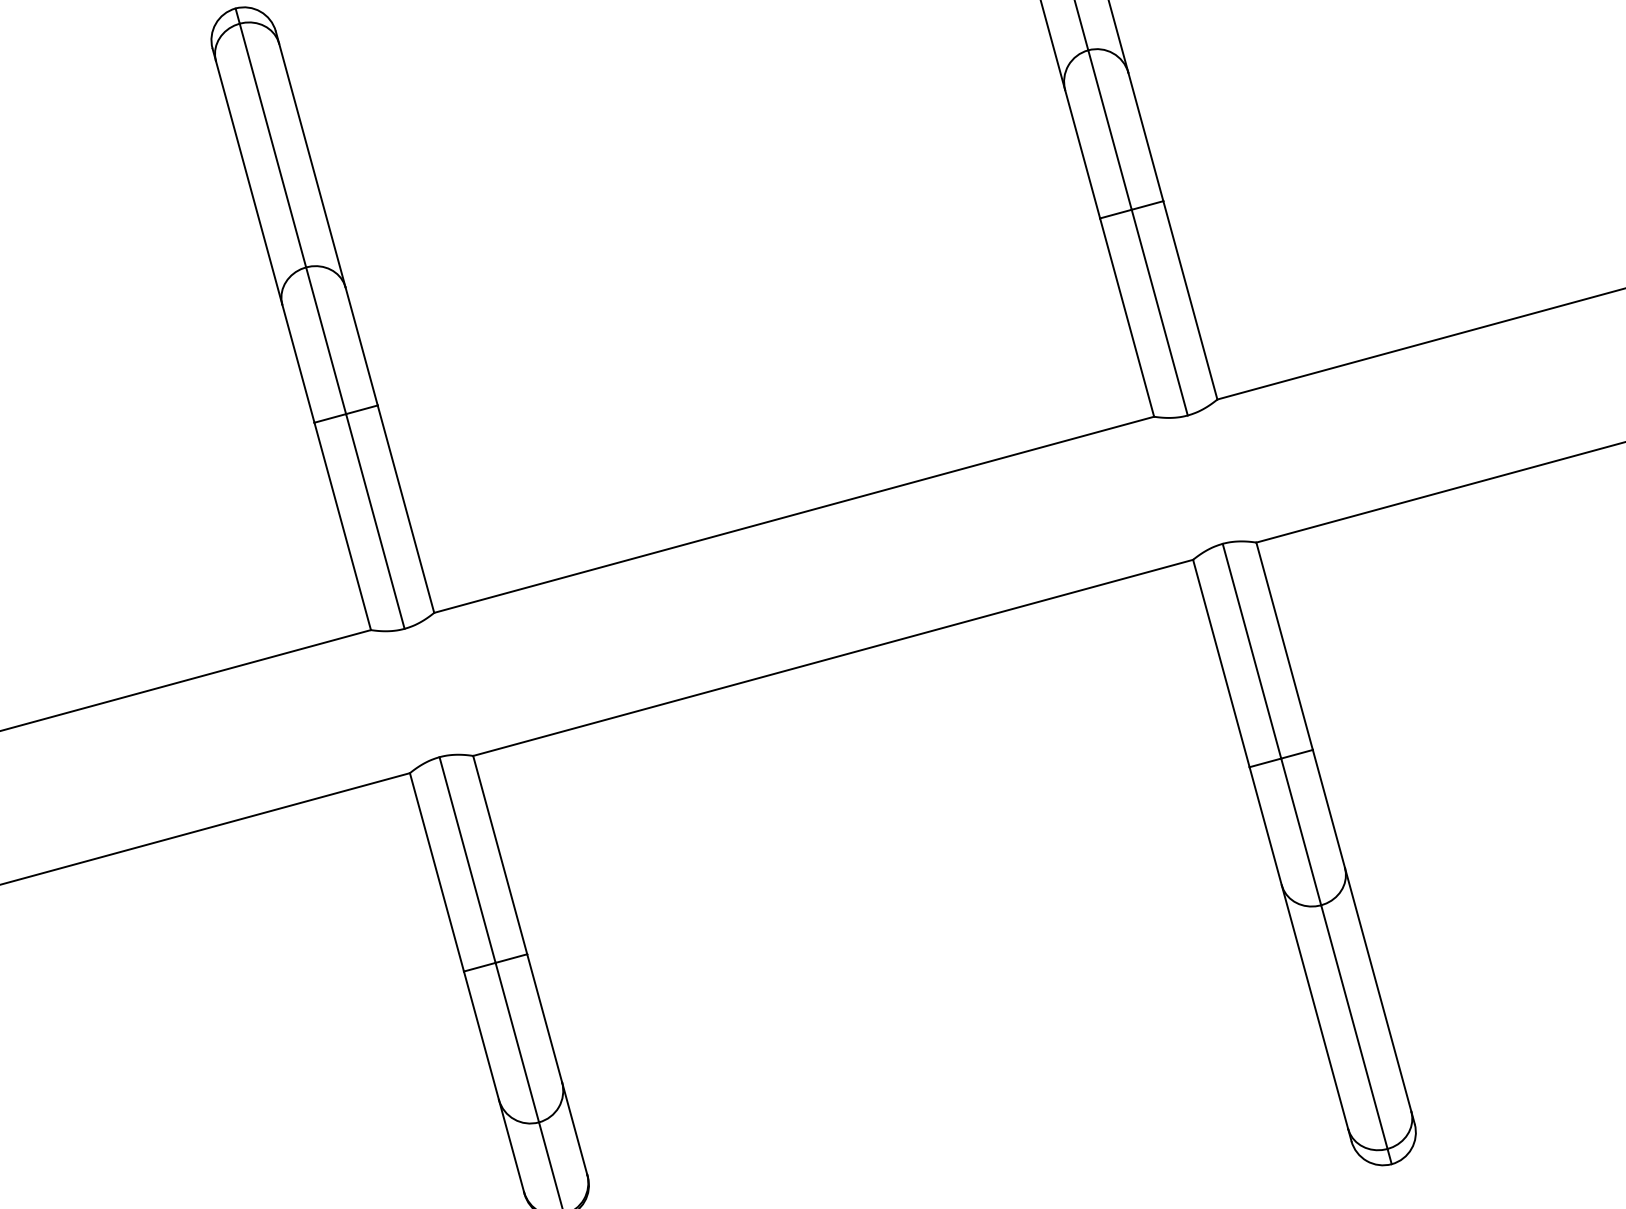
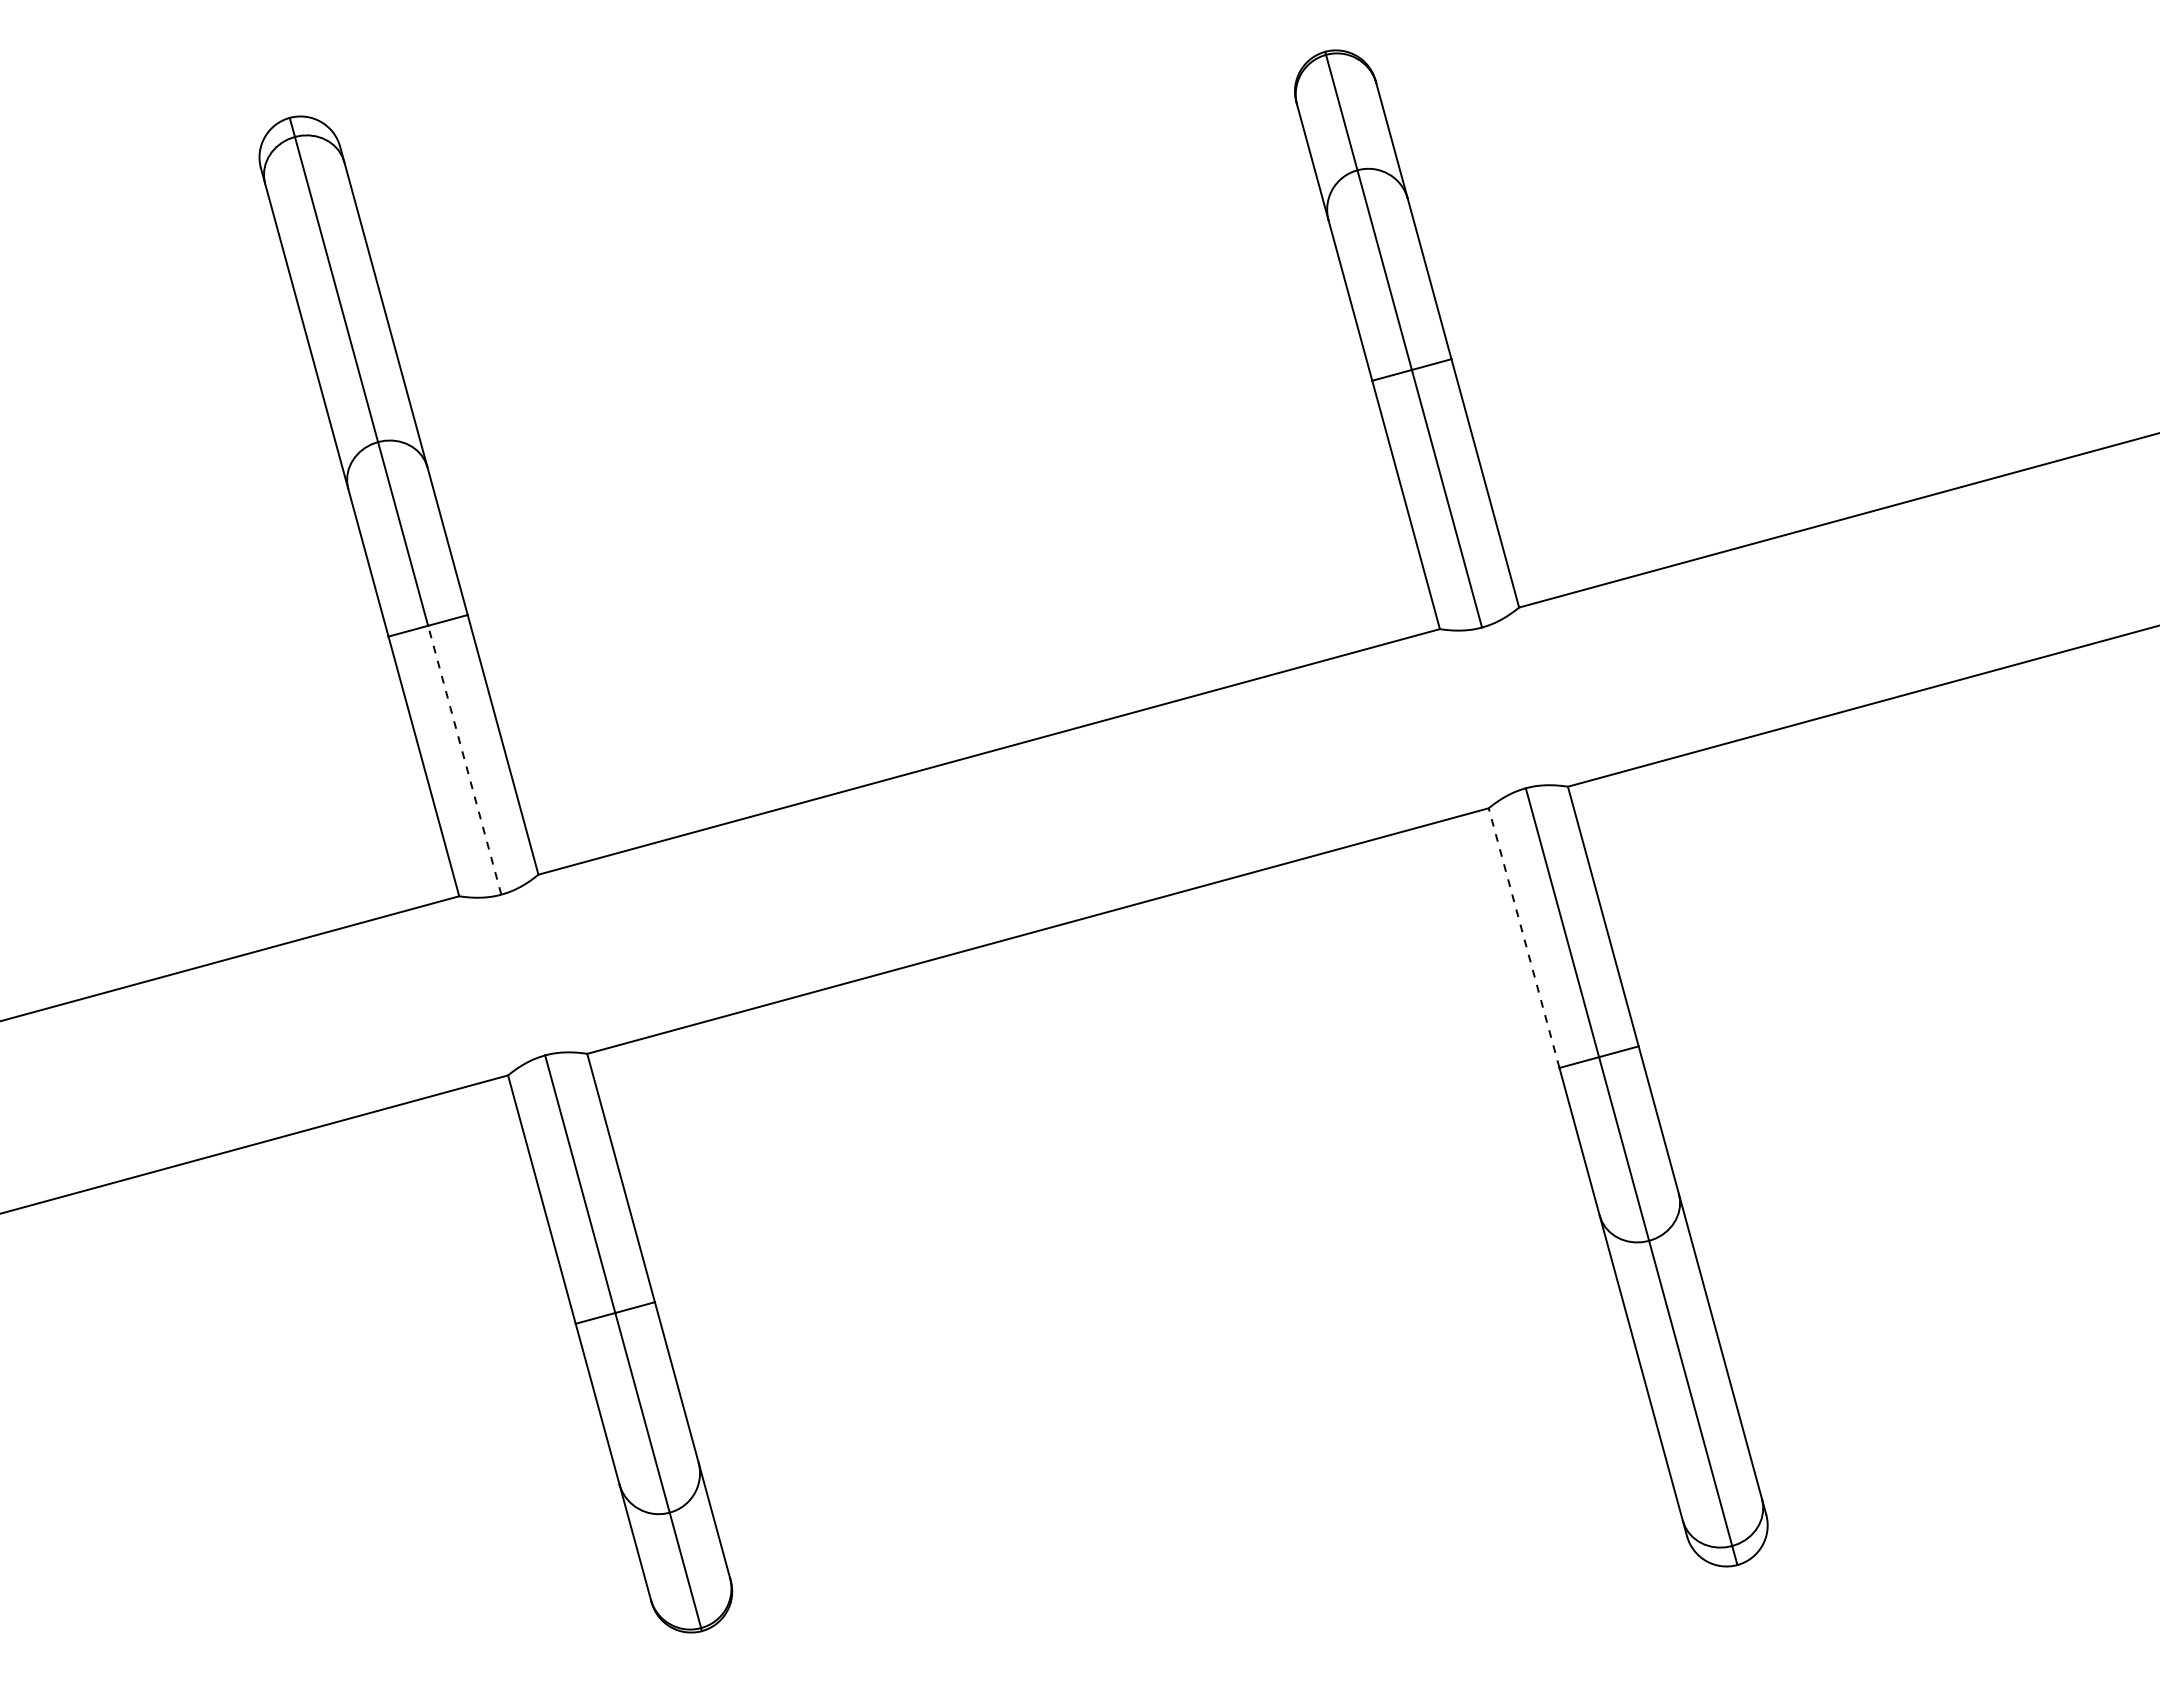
line: (375, 520) -> (464, 759), solid -> dashed
line: (1221, 663) -> (1524, 938), solid -> dashed

